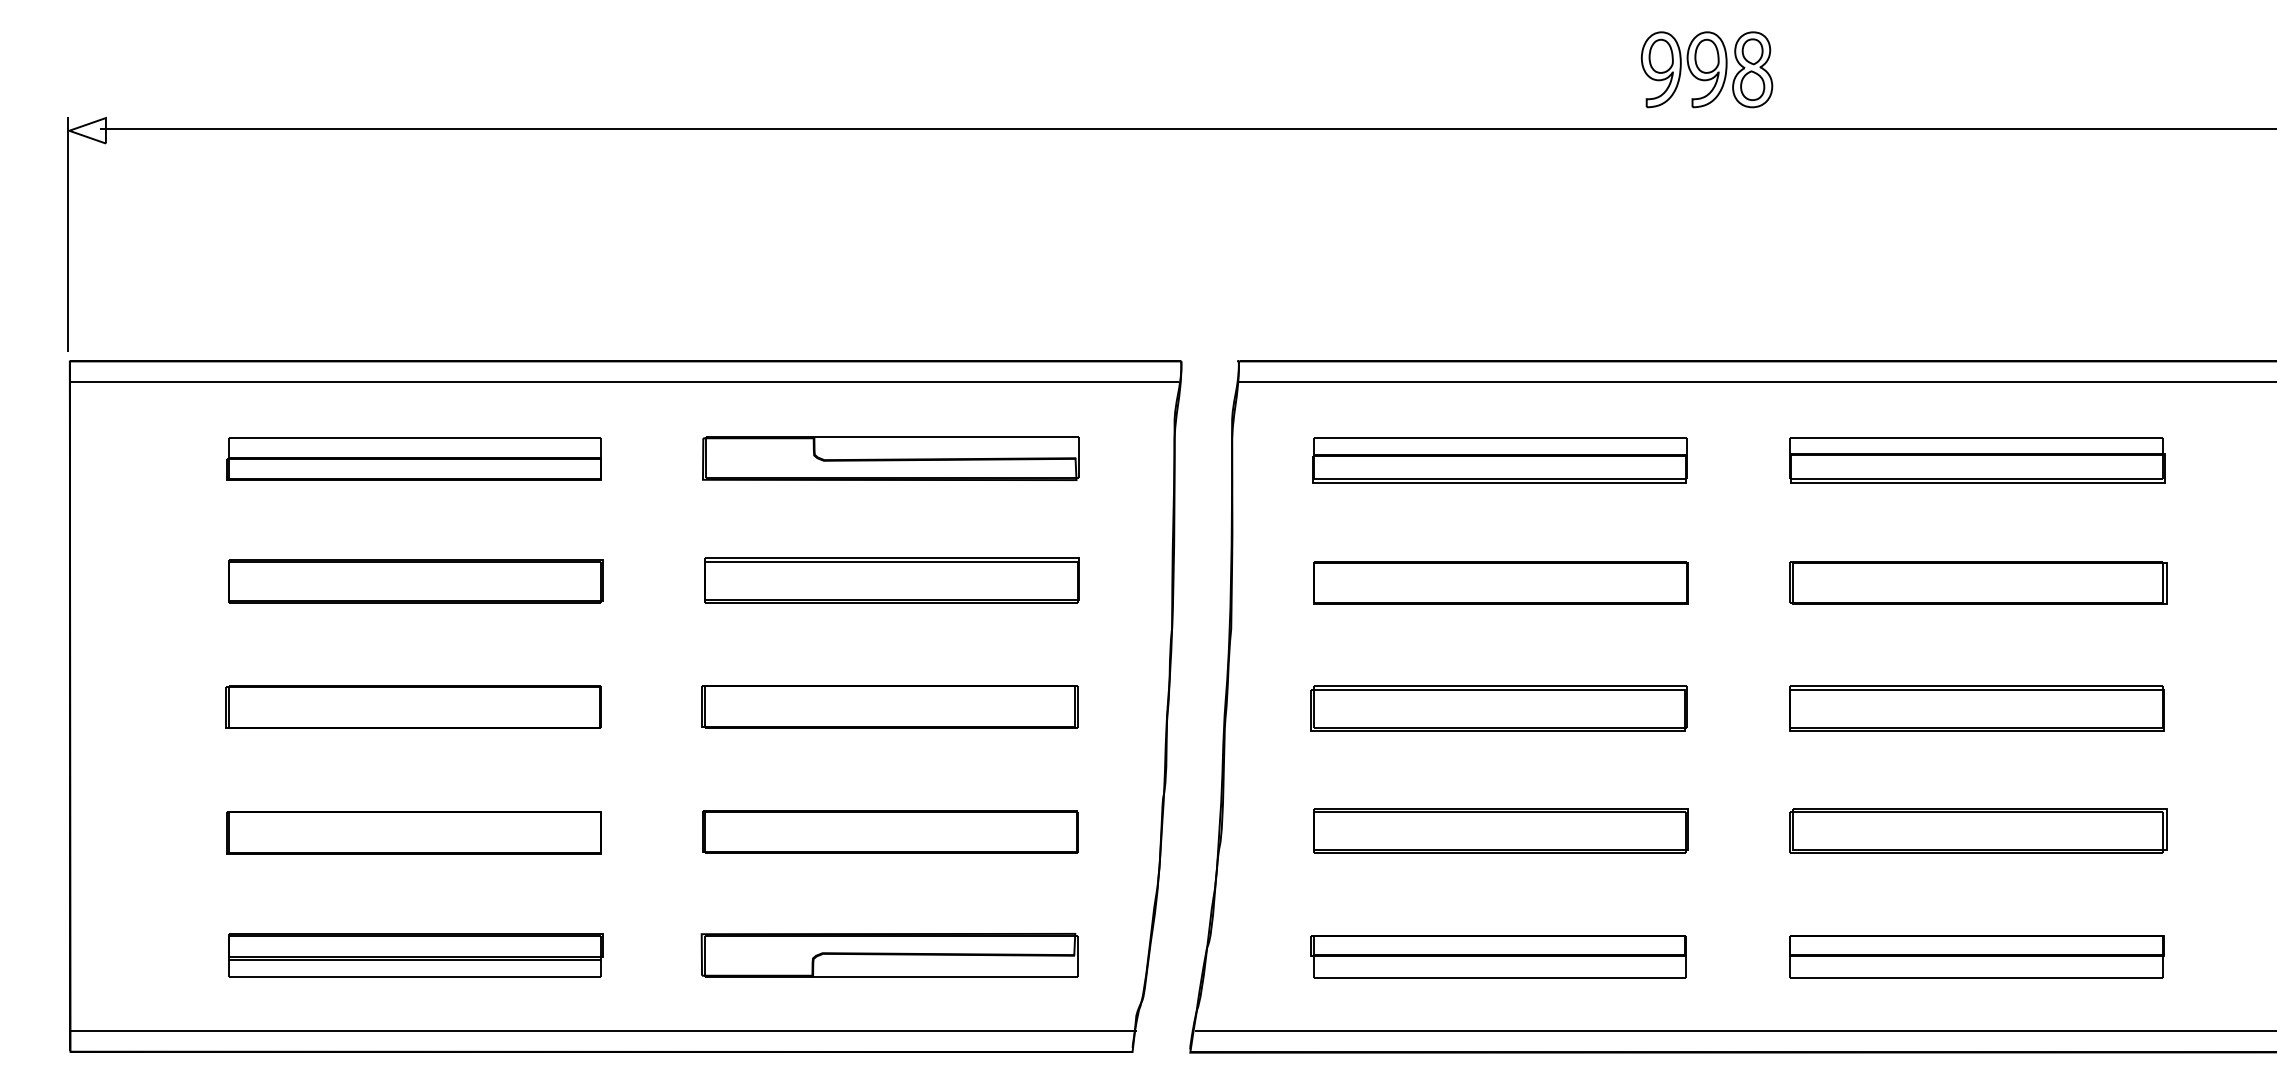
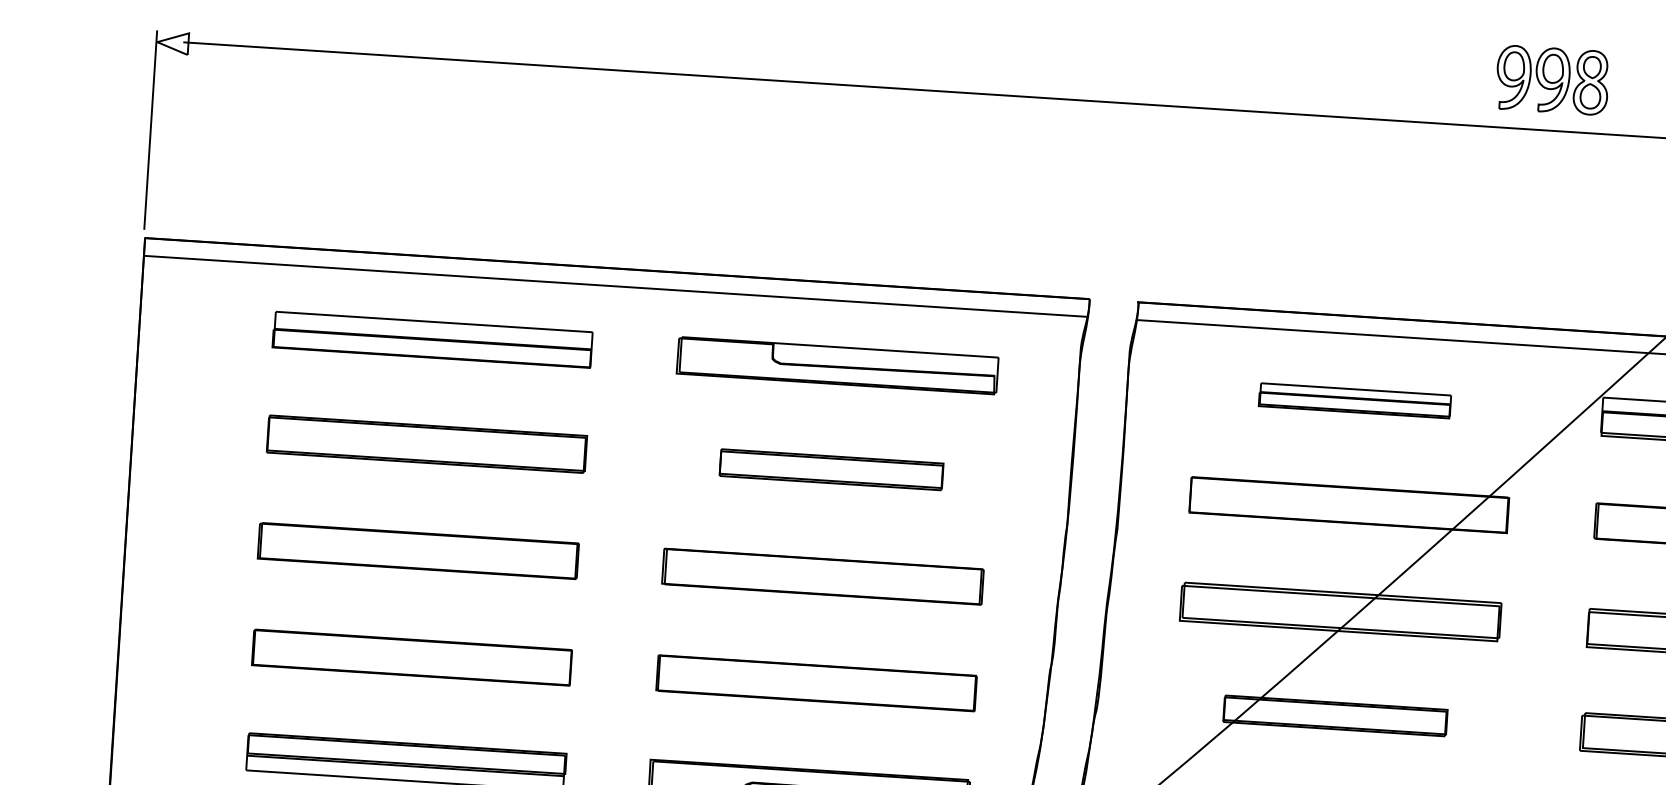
part: (1499, 460) -> (1354, 400), size x0.6
part: (891, 580) -> (831, 469), size x0.7
part: (1500, 830) -> (1335, 715), size x0.7

